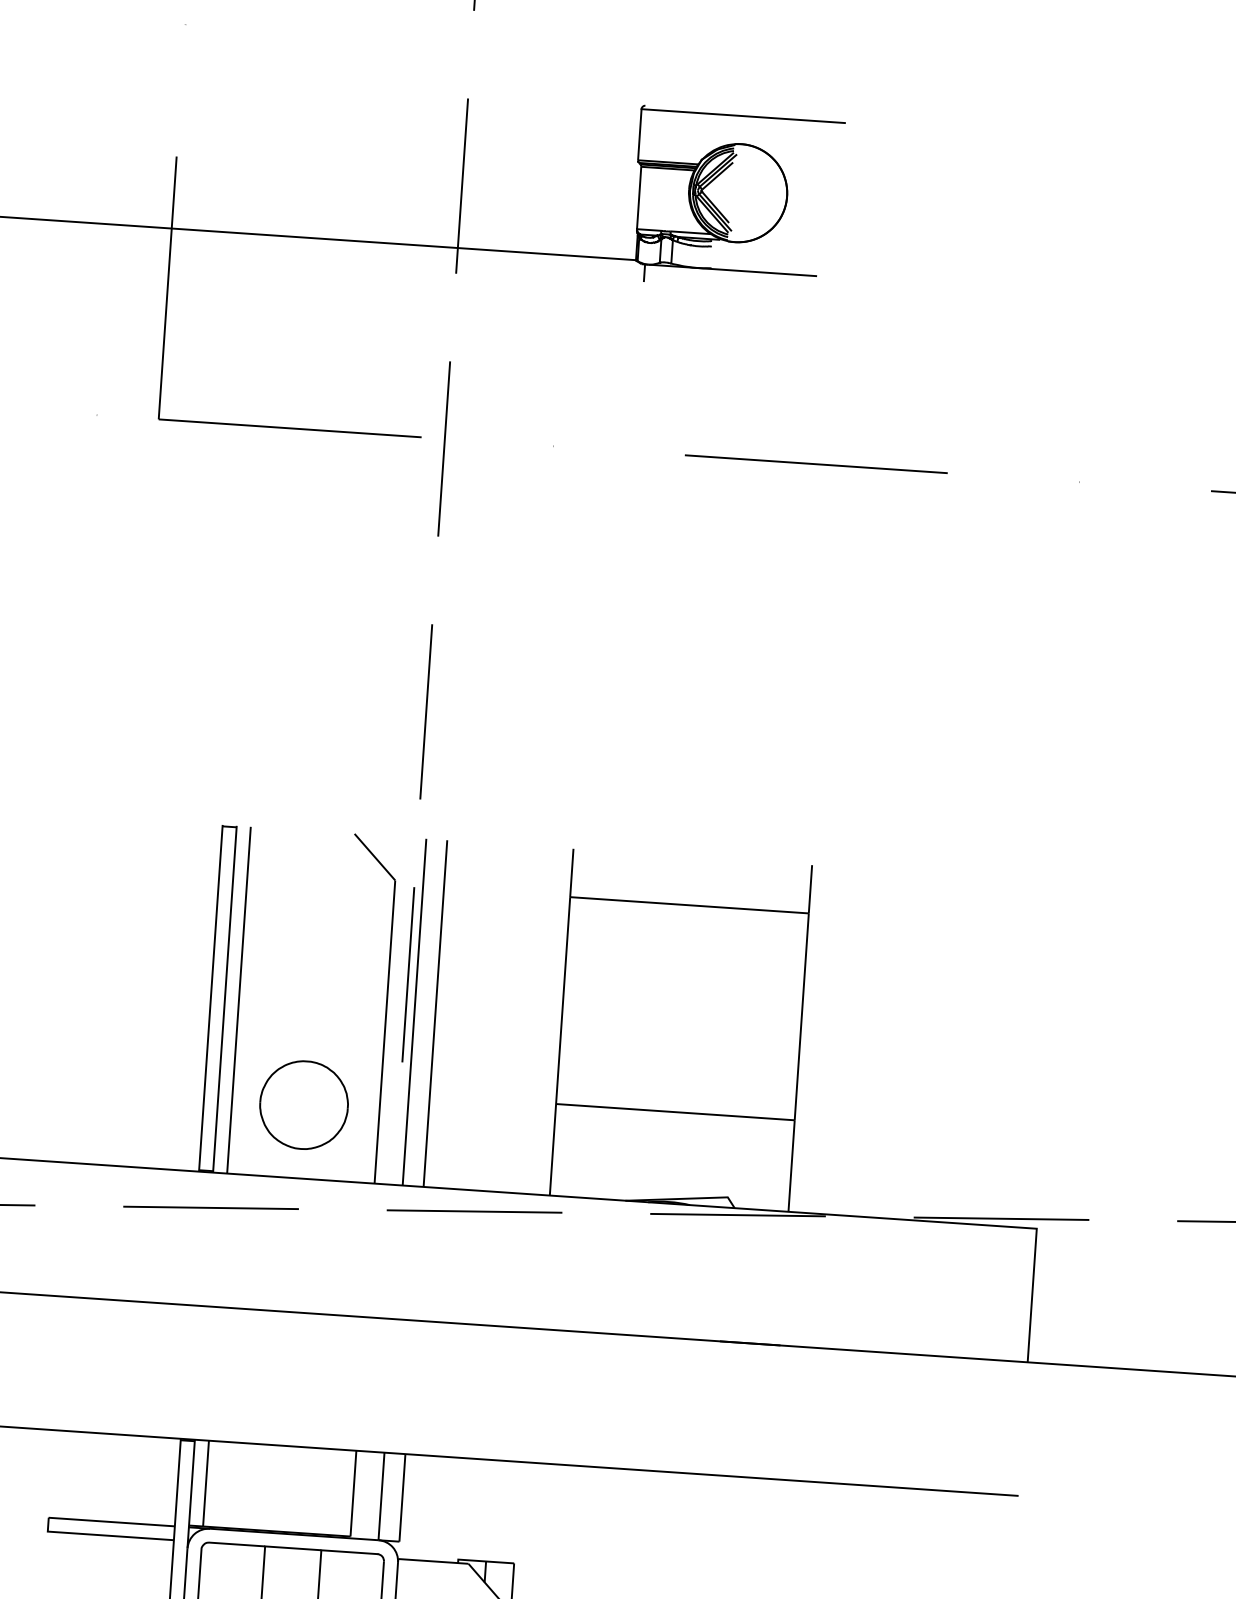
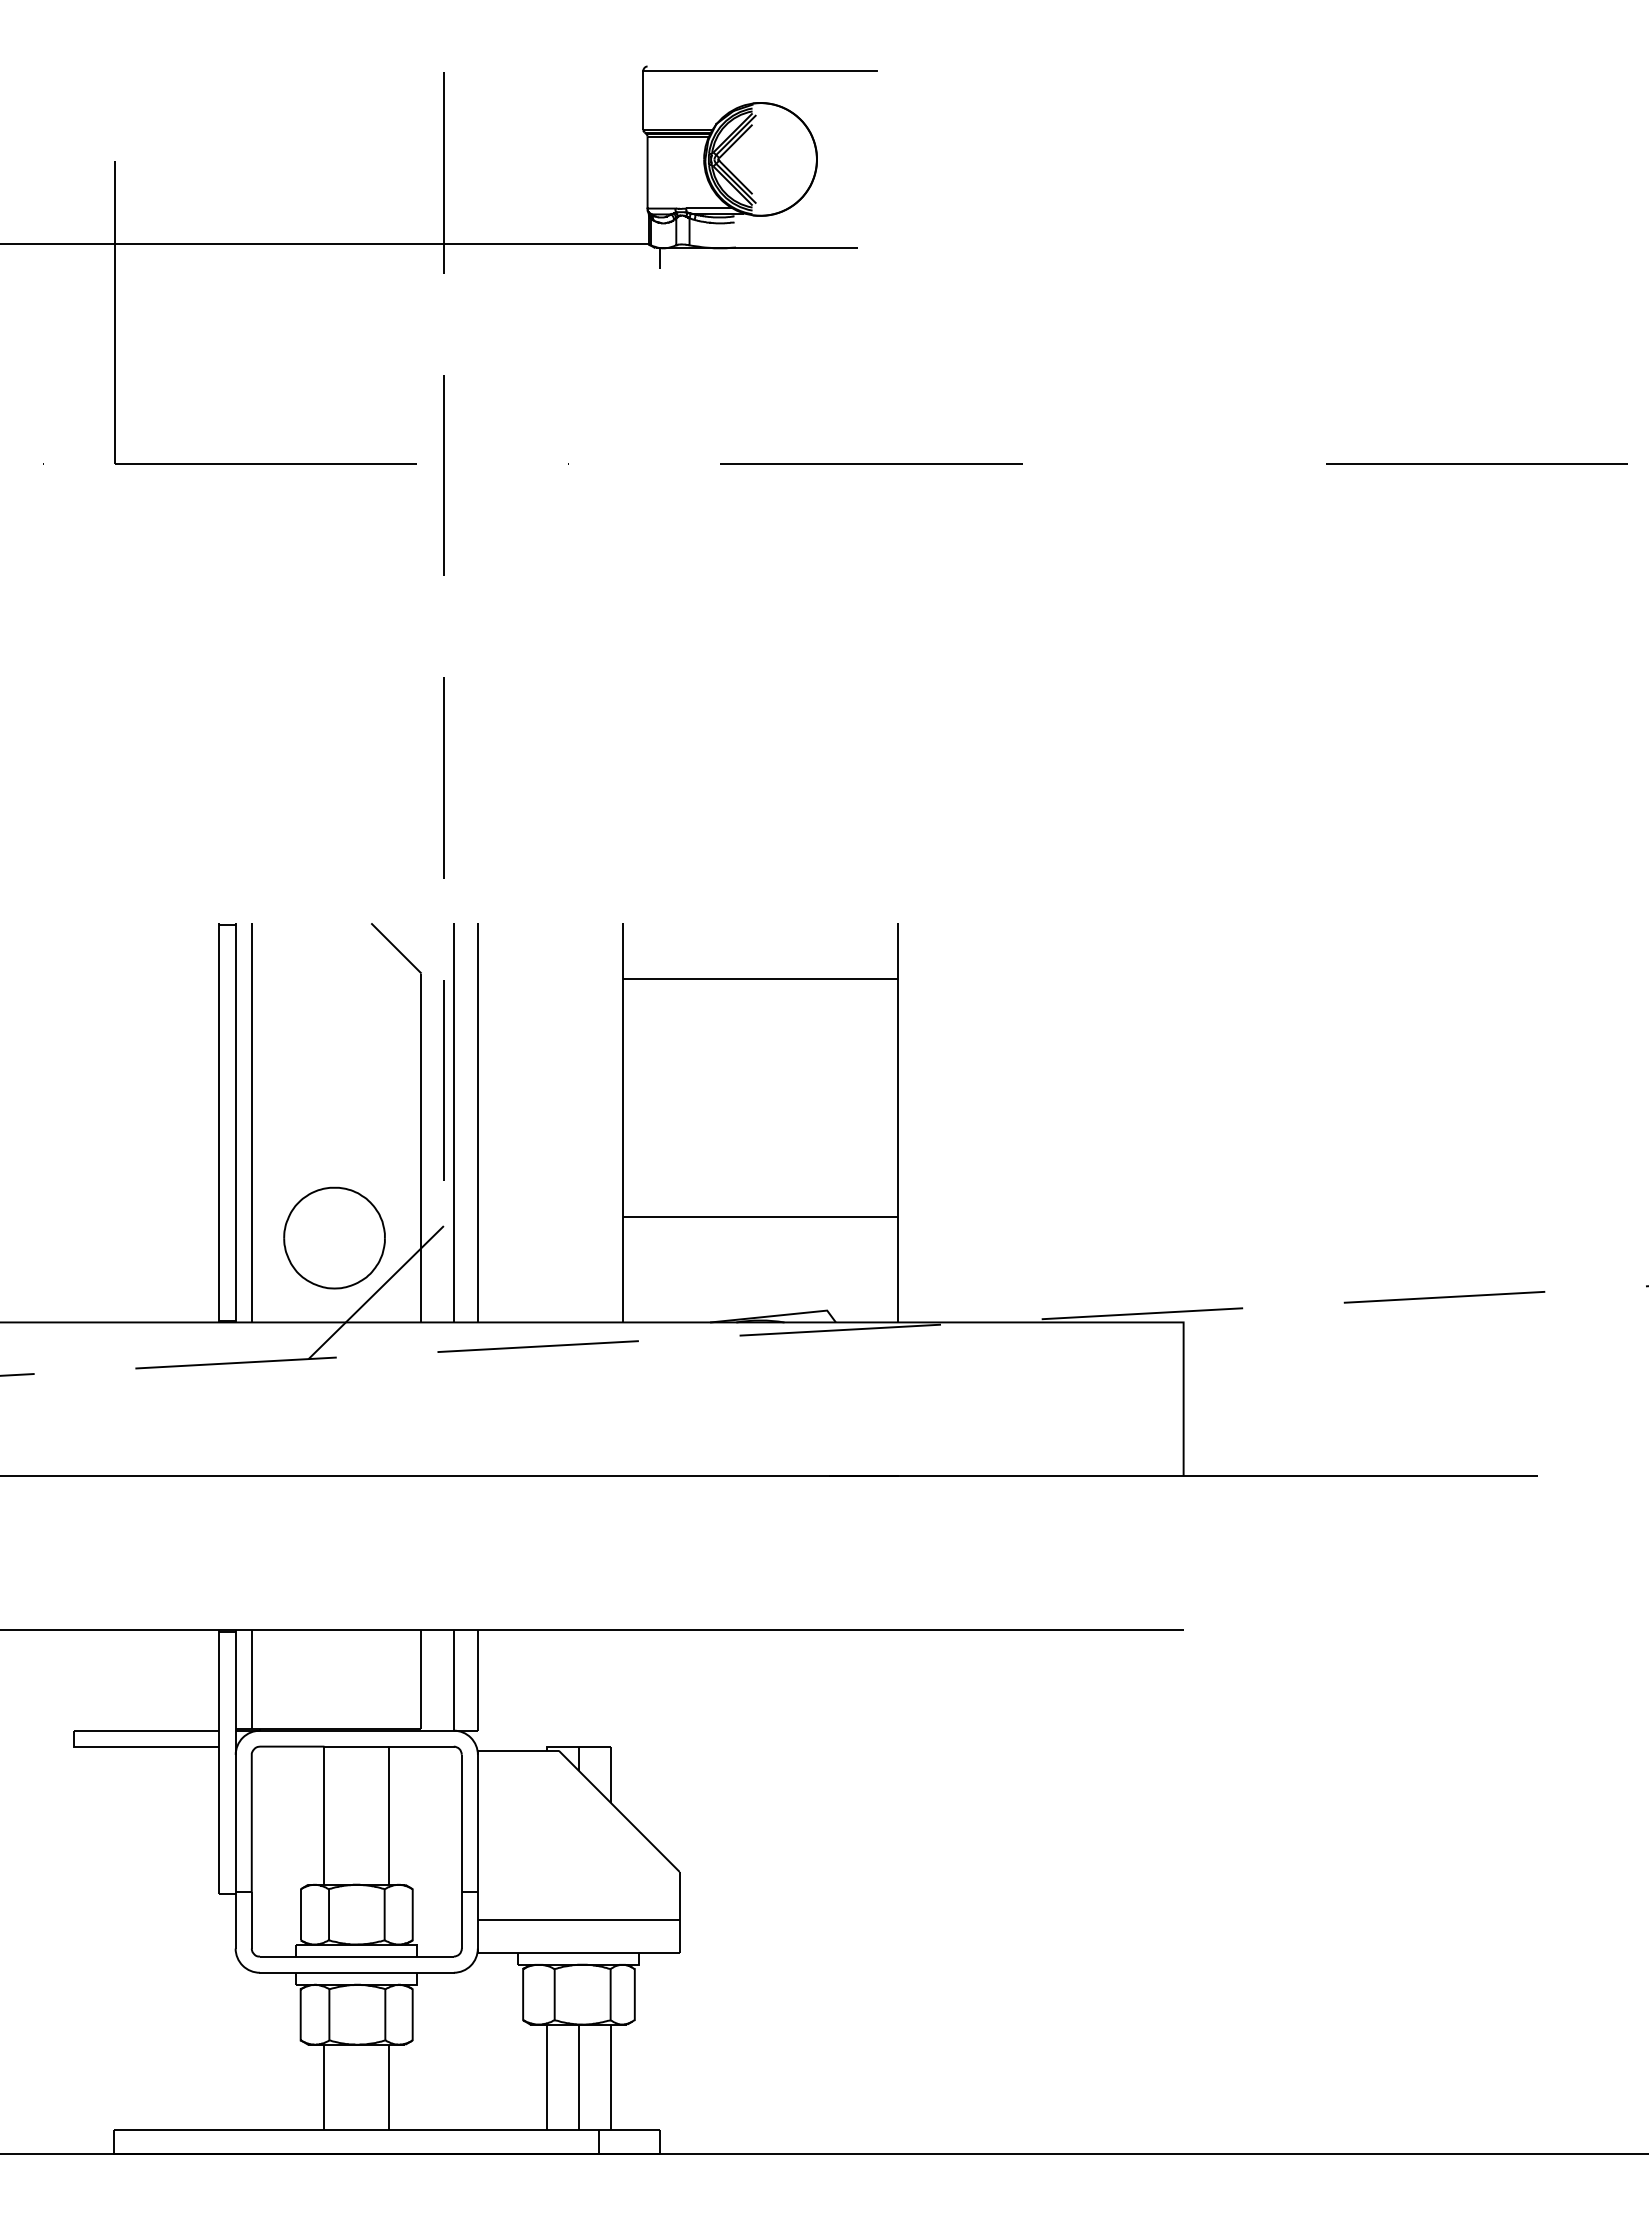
line: (336, 1154) -> (375, 1292), added

